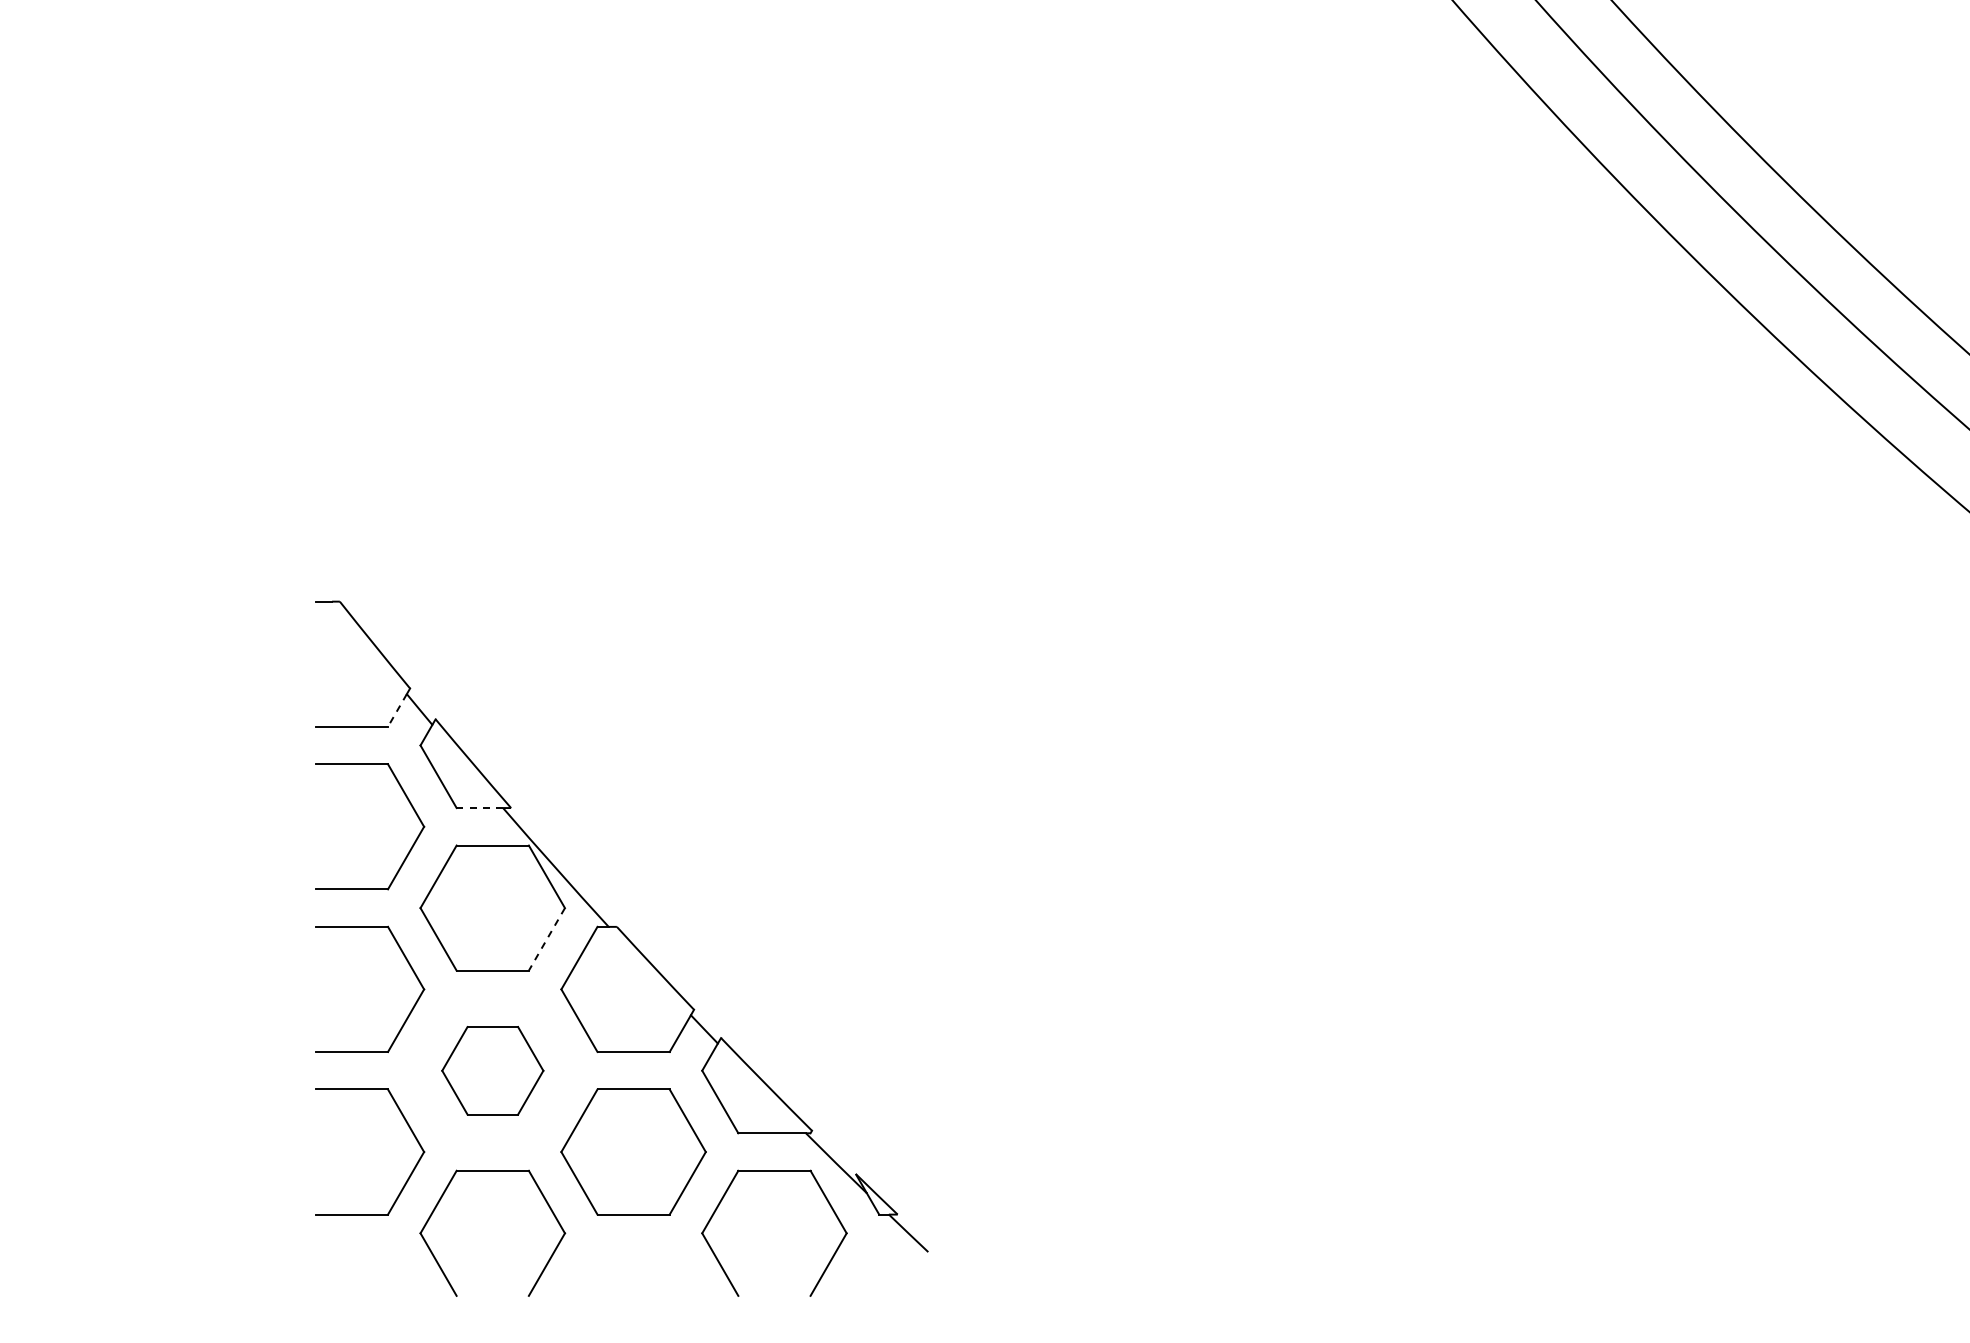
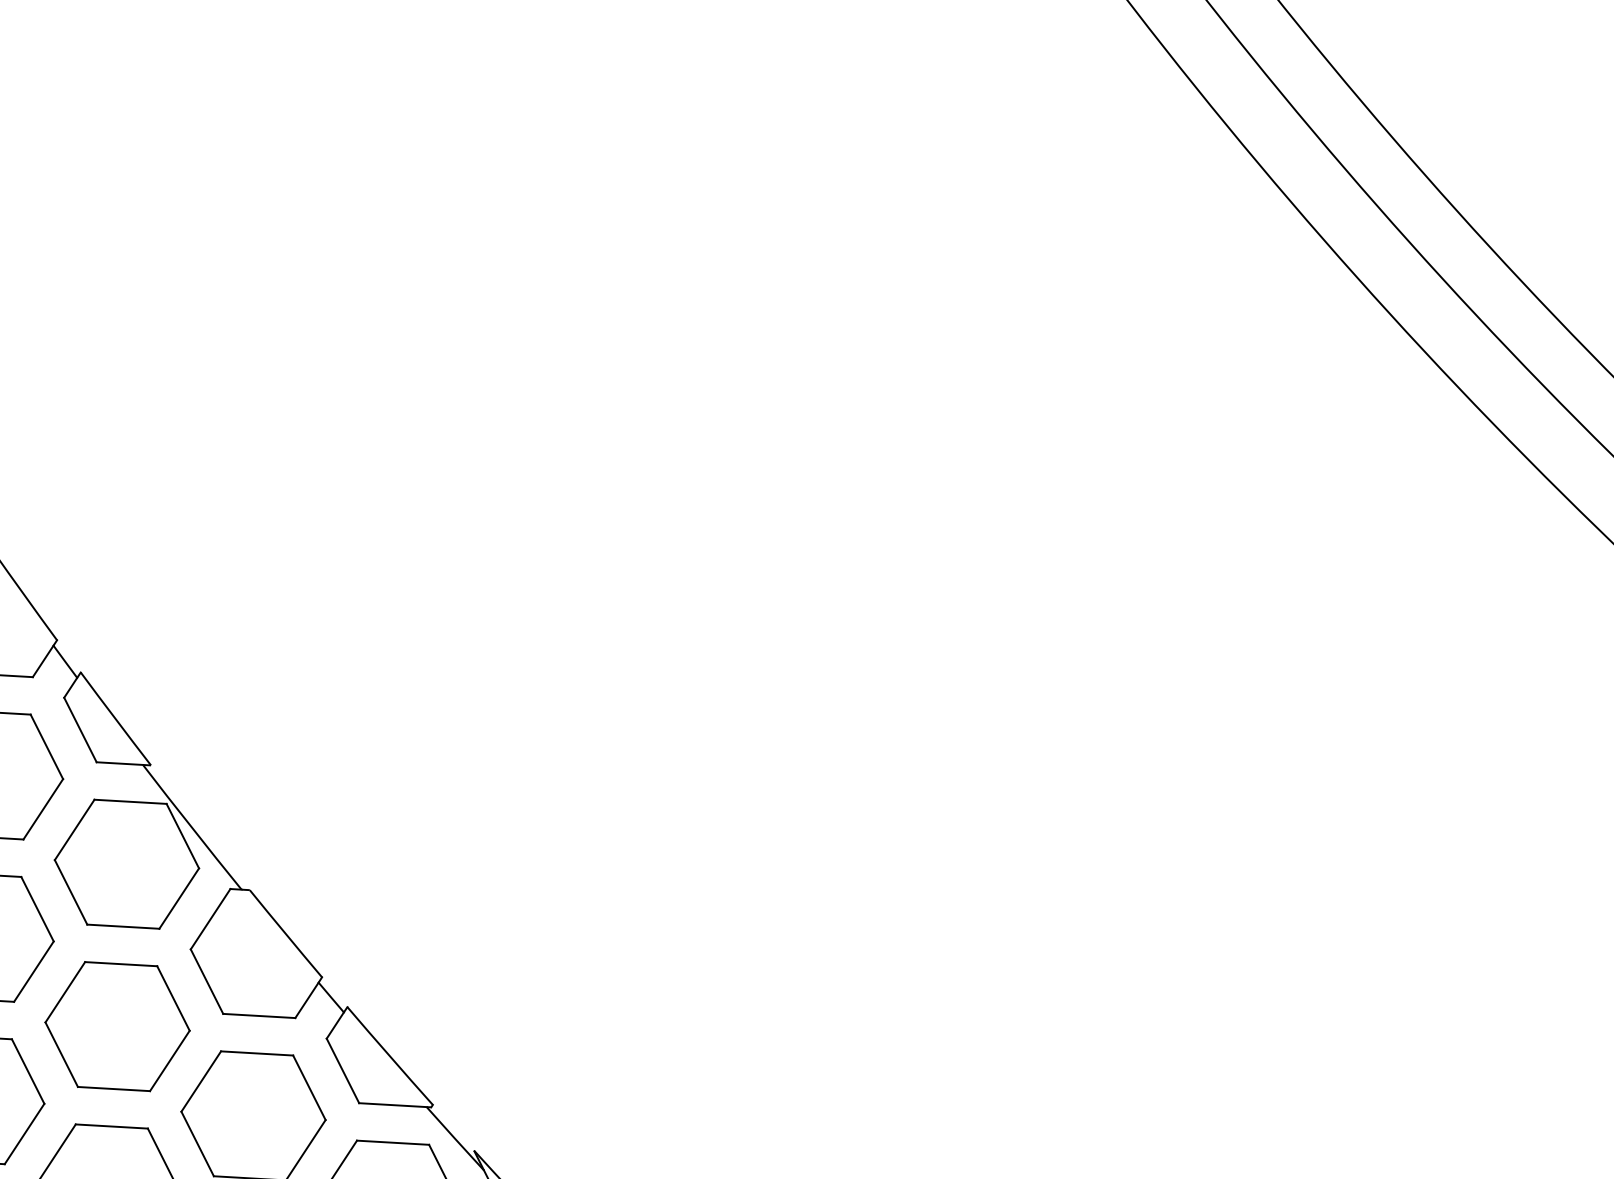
line: (397, 710) -> (43, 661), dashed -> solid
line: (479, 808) -> (119, 764), dashed -> solid
line: (546, 939) -> (178, 898), dashed -> solid
part: (492, 1070) -> (117, 1026), size x1.43

